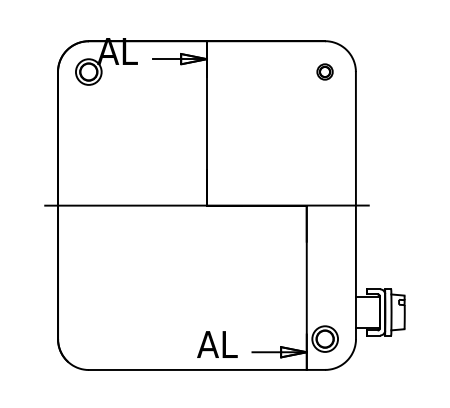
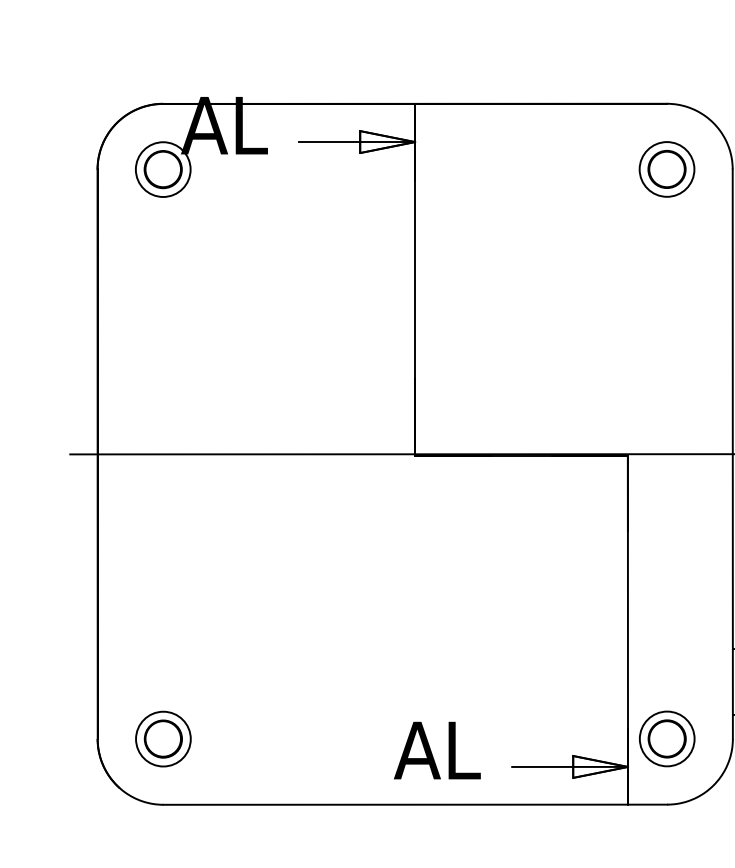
part: (324, 71) -> (665, 168), size x1.67
part: (88, 338) -> (162, 737), added

